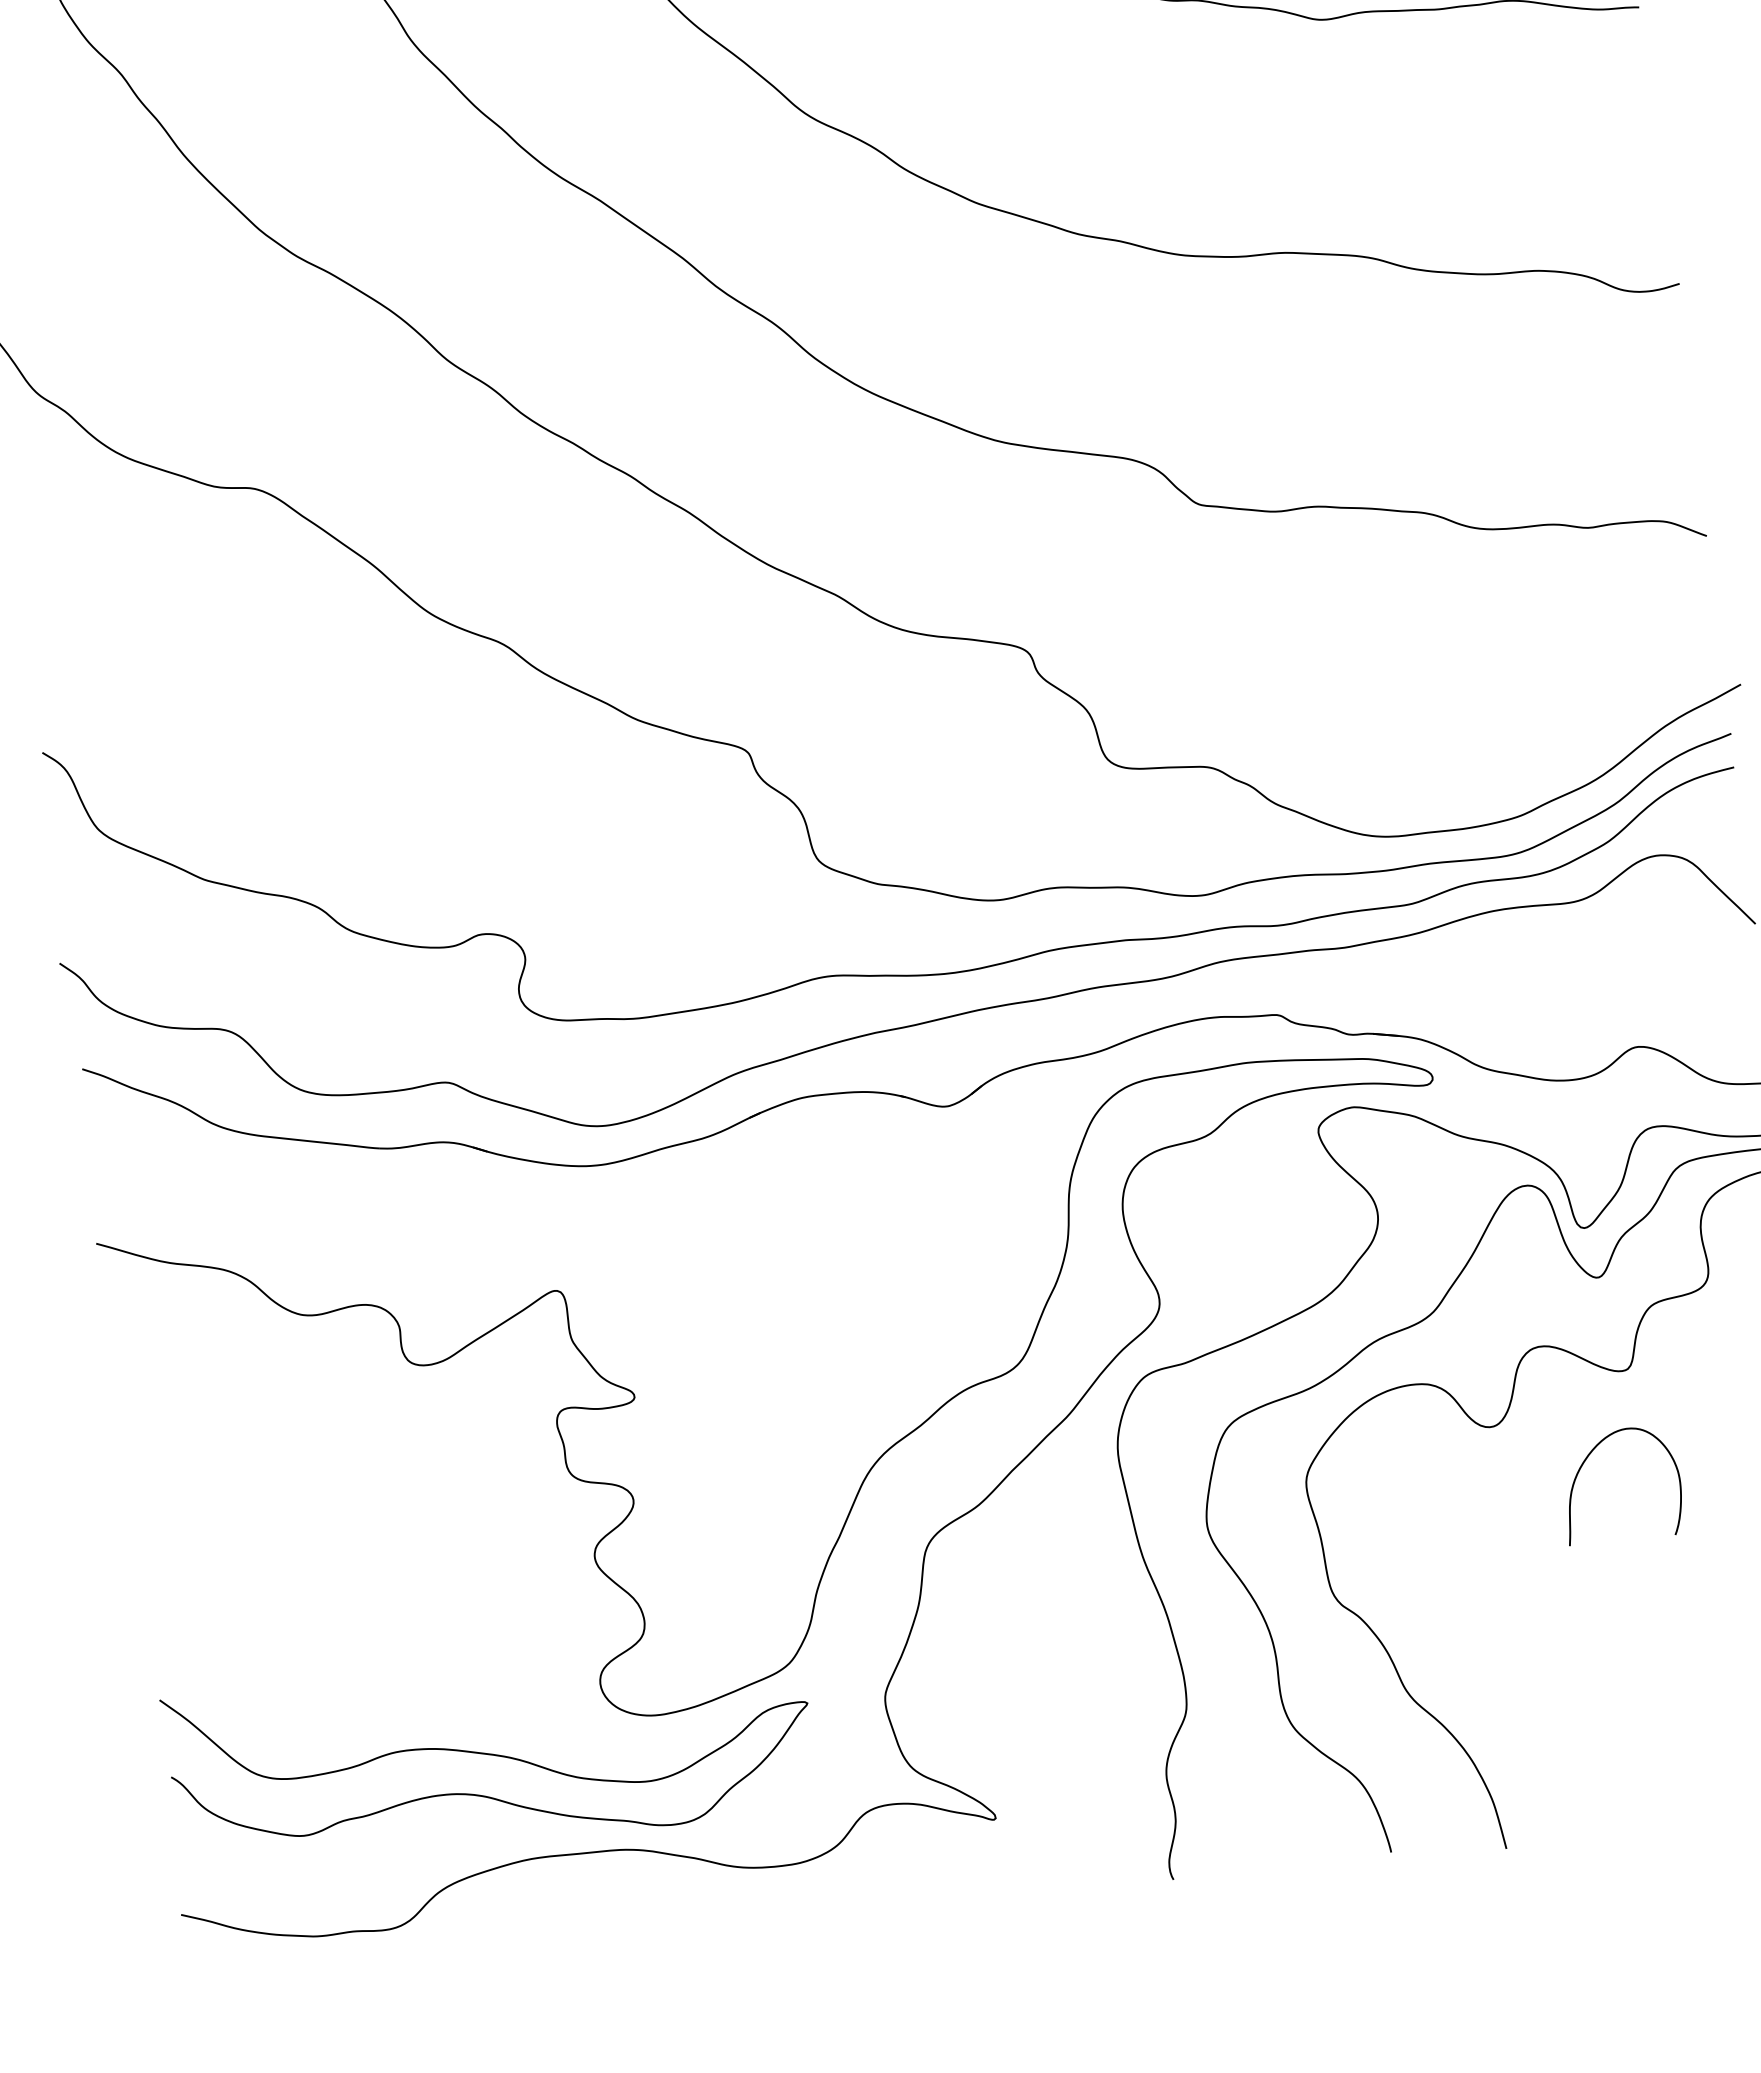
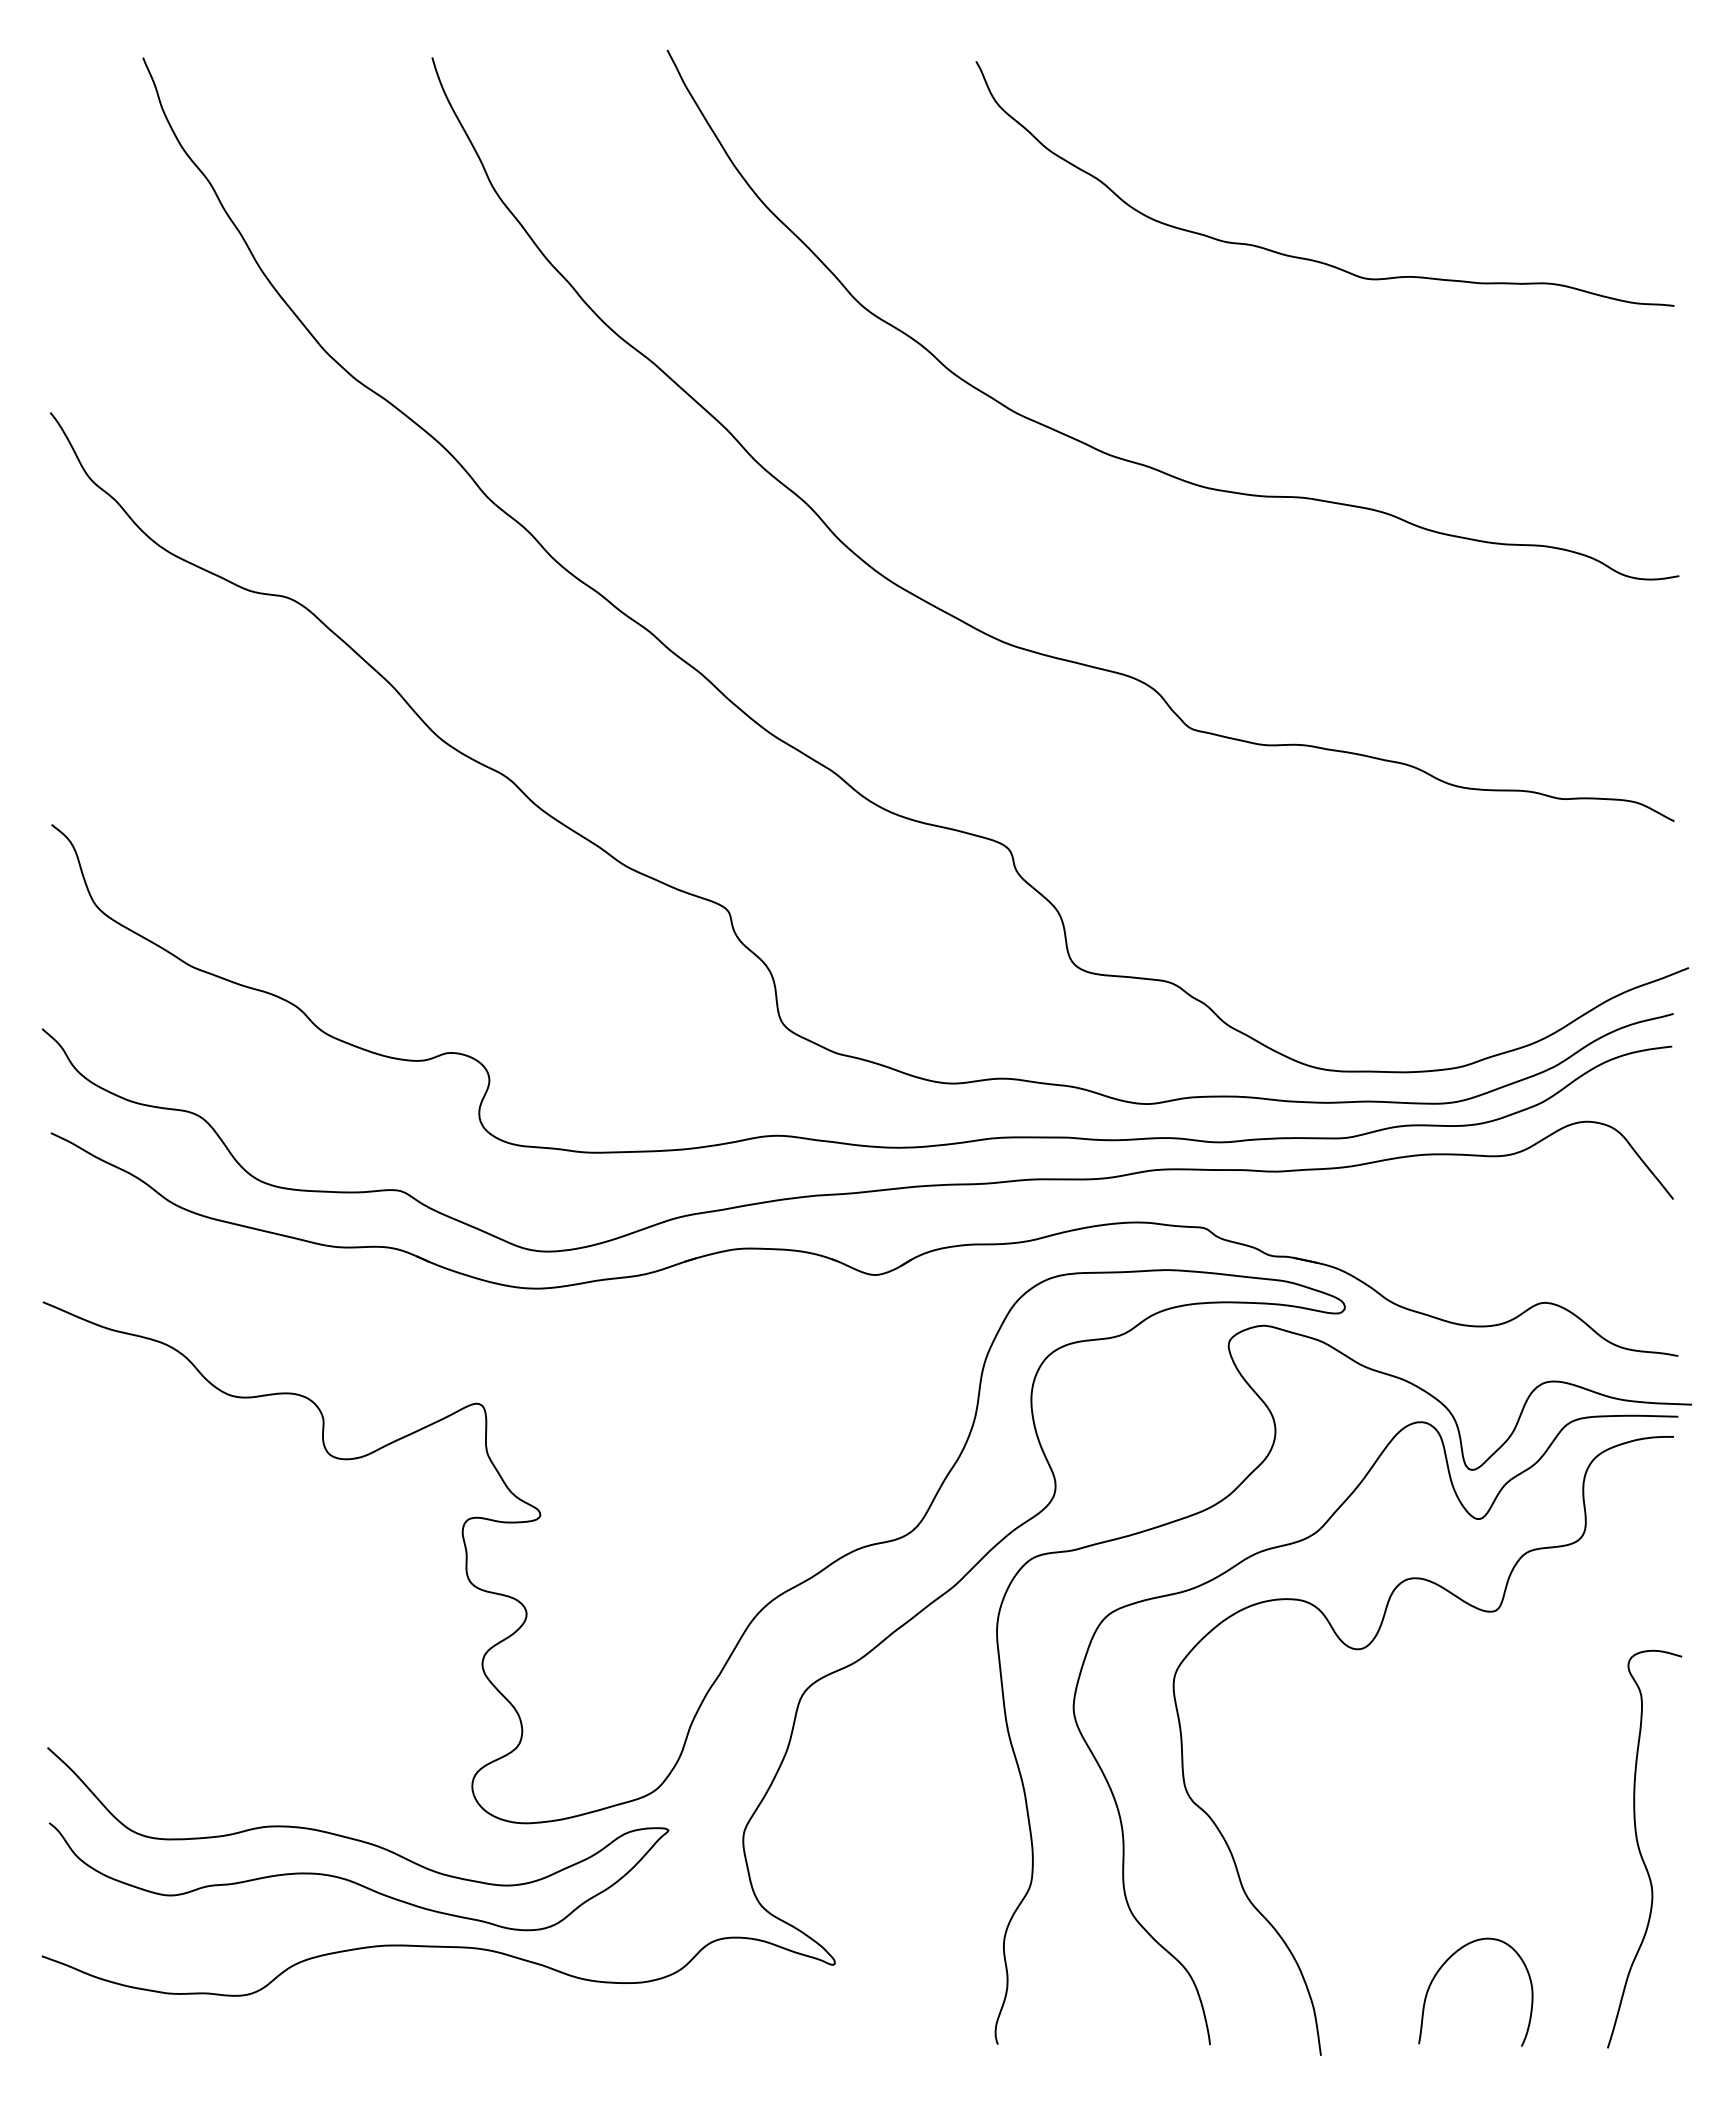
curve: (1583, 1464) -> (1442, 1967), moved

